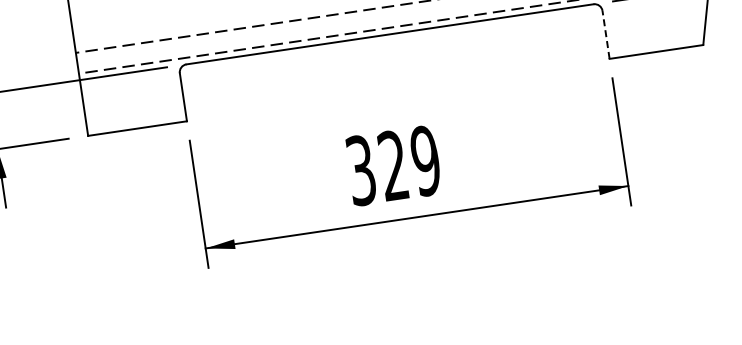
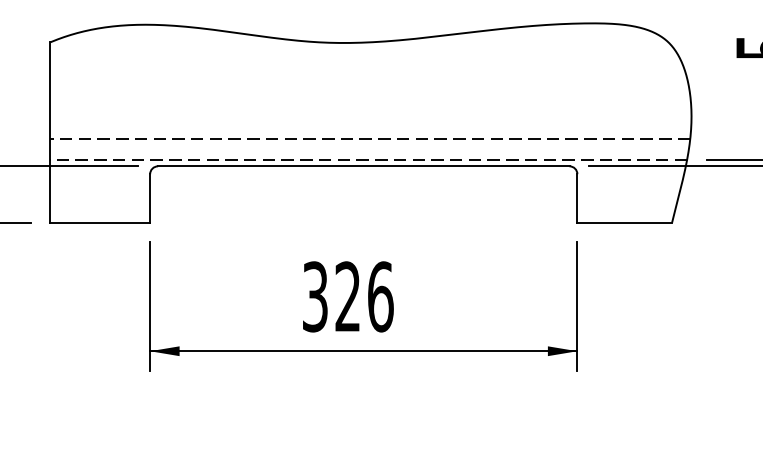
line: (606, 33) -> (577, 197), dashed -> solid
text: (425, 160) -> (380, 296), 329 -> 326

